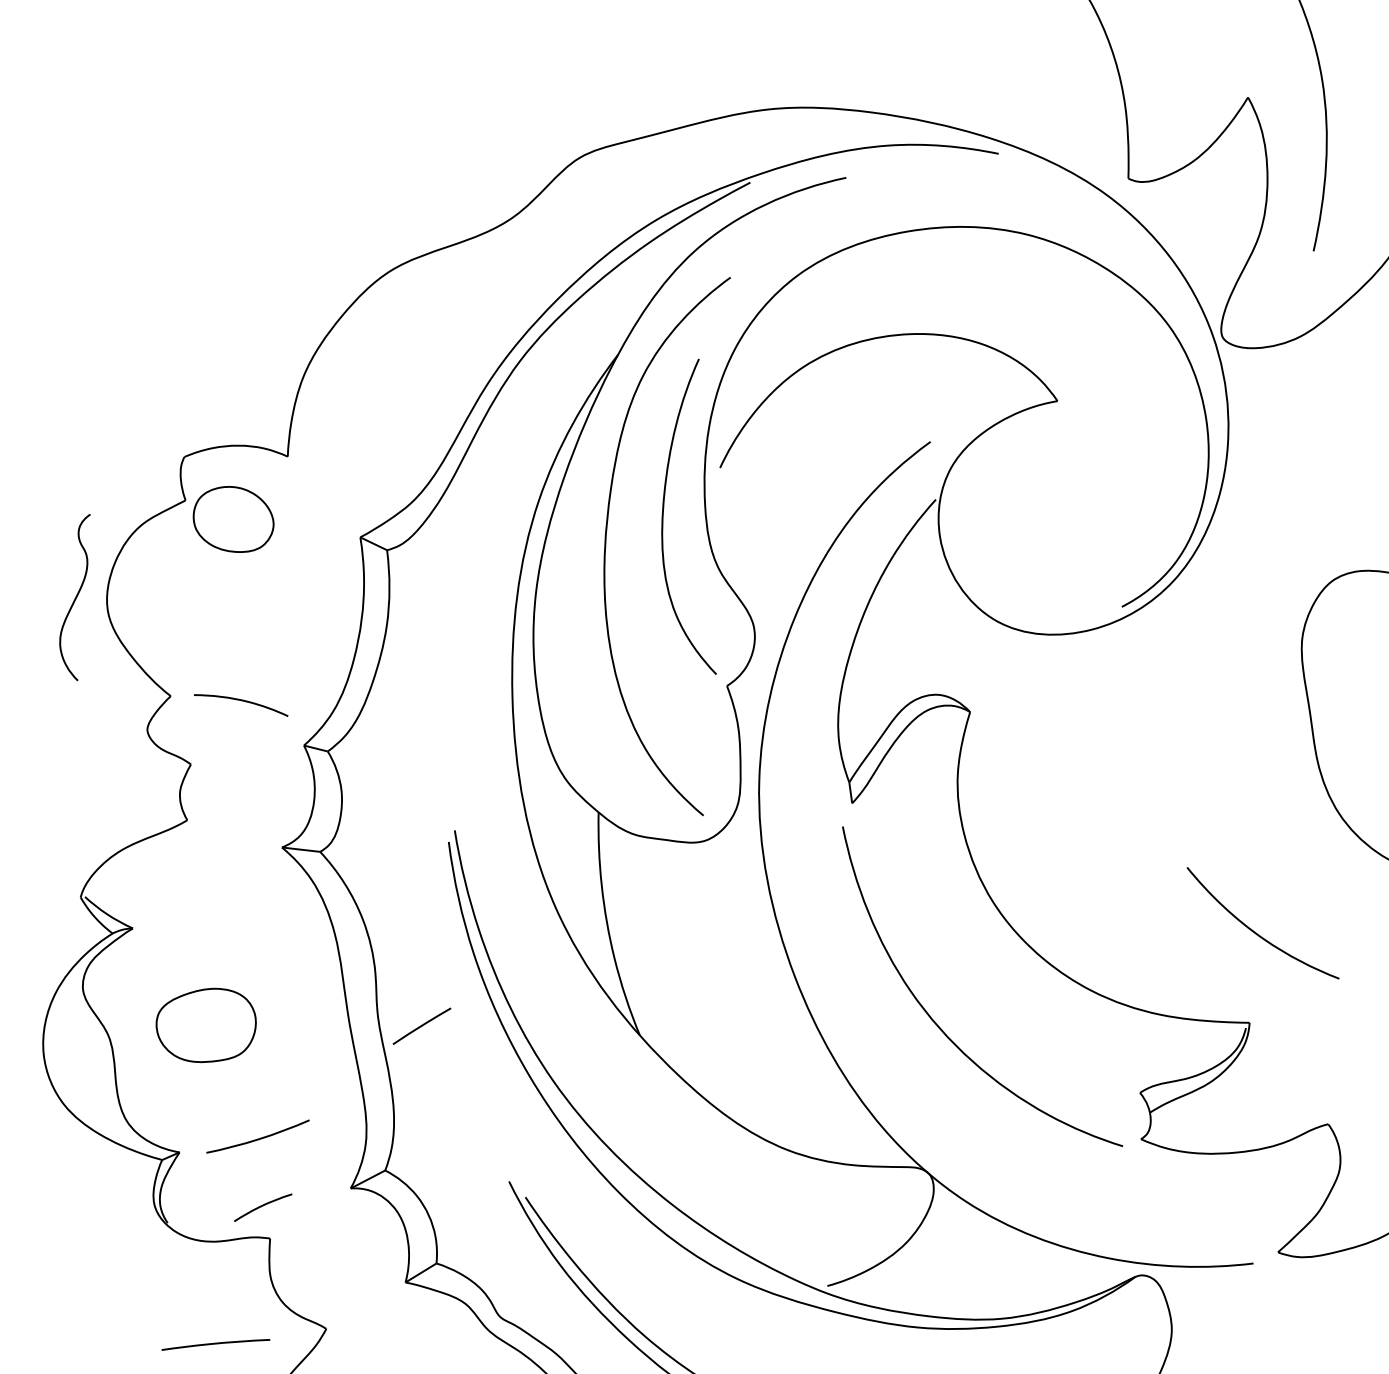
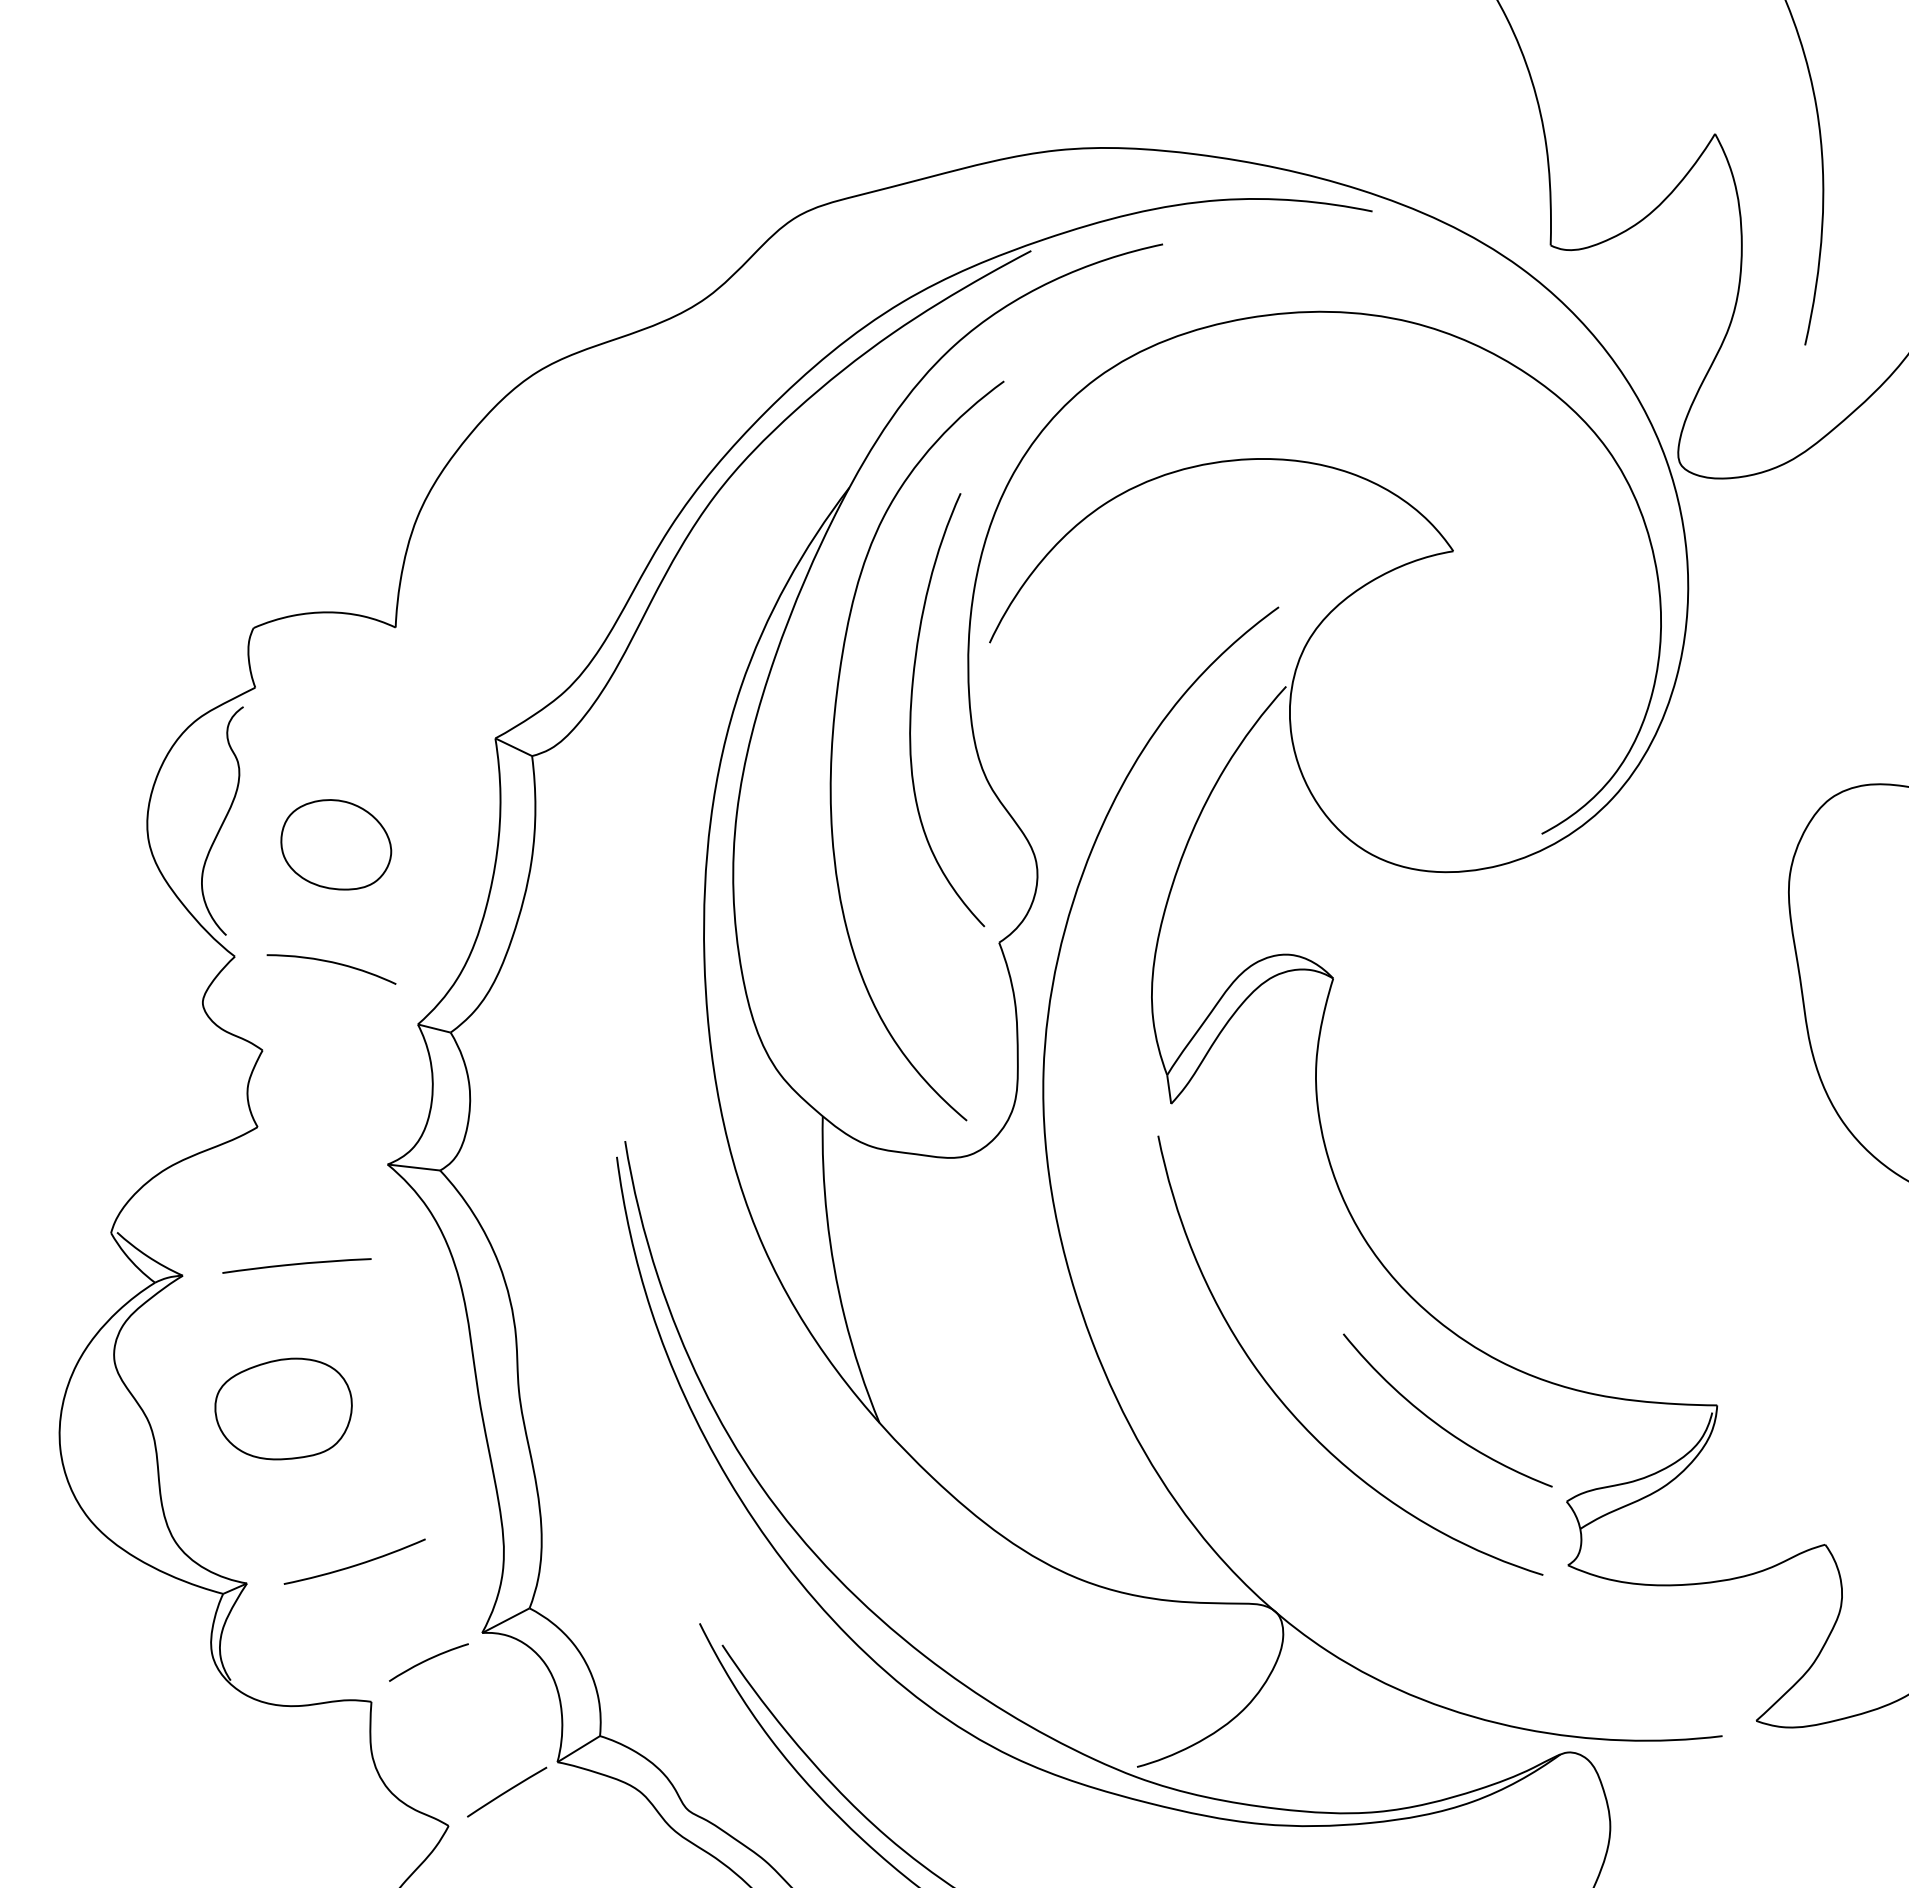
part: (233, 519) -> (336, 844), moved
curve: (75, 597) -> (223, 820), moved
curve: (1256, 932) -> (1438, 1423), moved
line: (422, 1025) -> (507, 1791), moved
curve: (262, 1206) -> (428, 1660), moved
curve: (215, 1344) -> (296, 1265), moved

